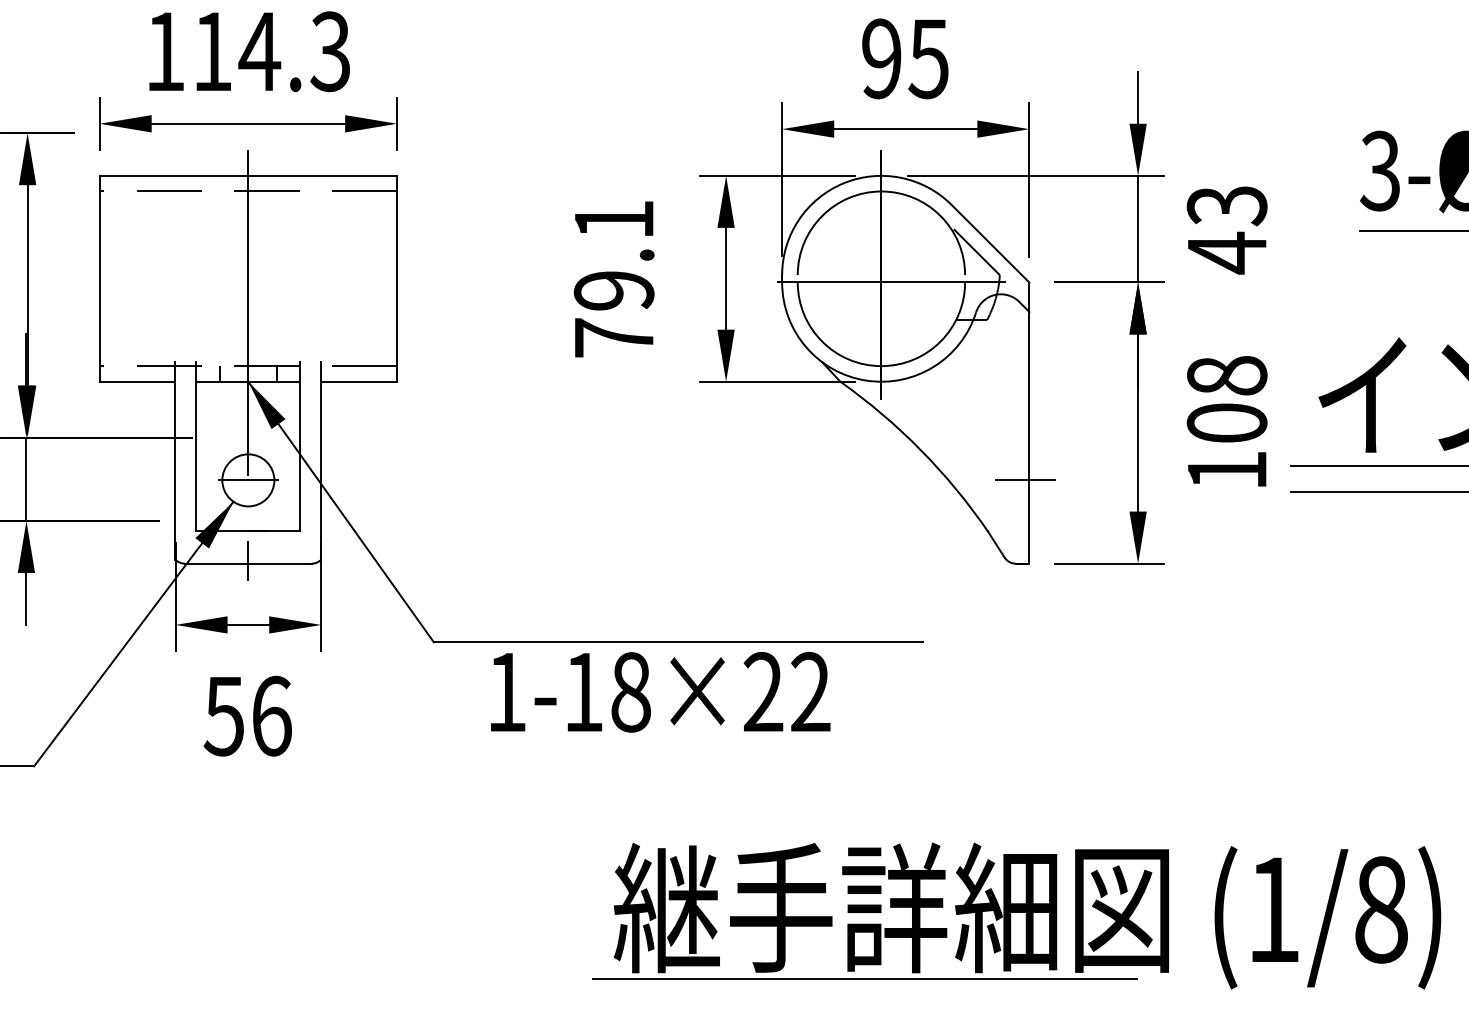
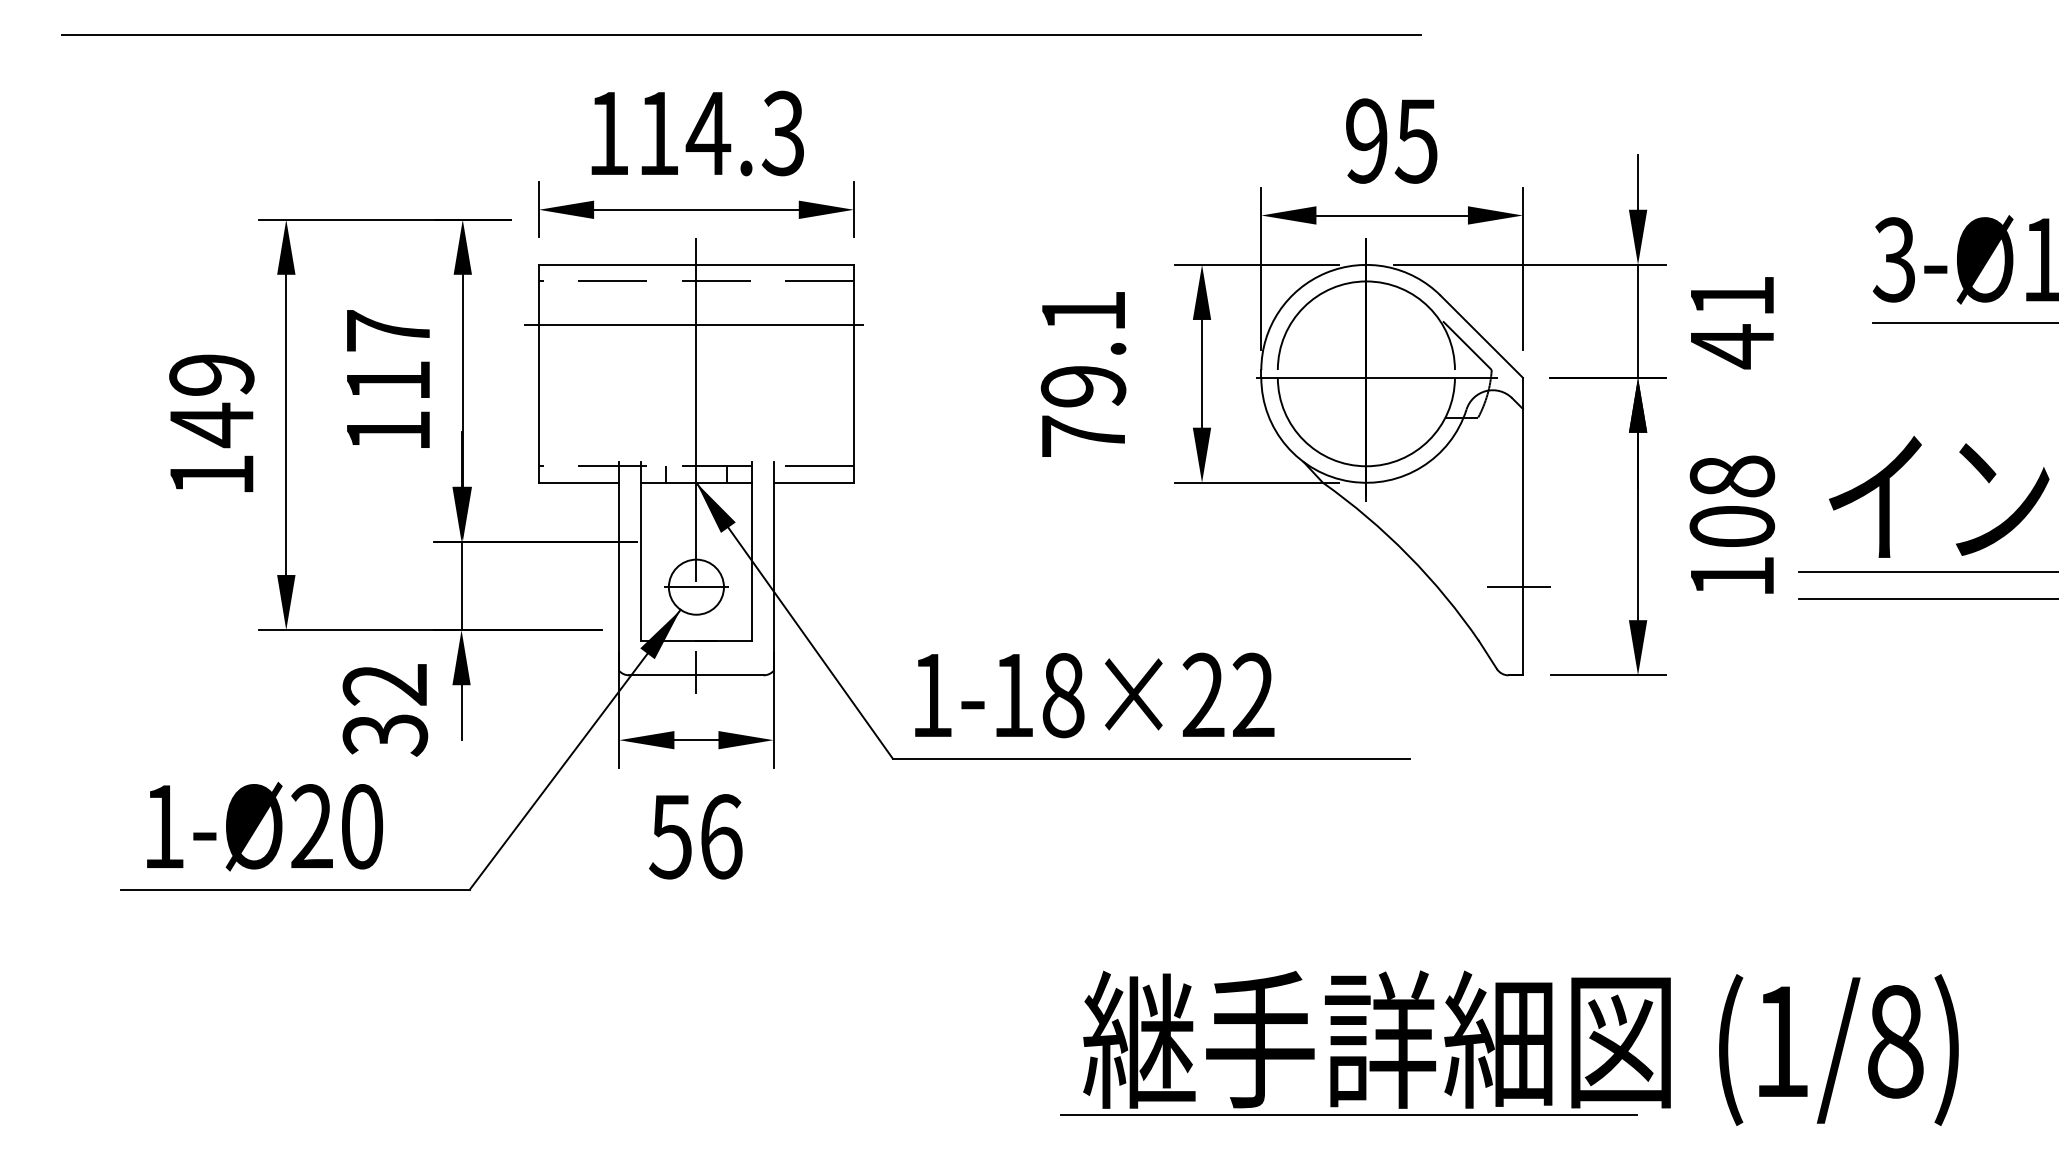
text: (1227, 206) -> (1732, 297), 43 -> 41
line: (245, 232) -> (693, 324), added
text: (660, 692) -> (1094, 695), moved

